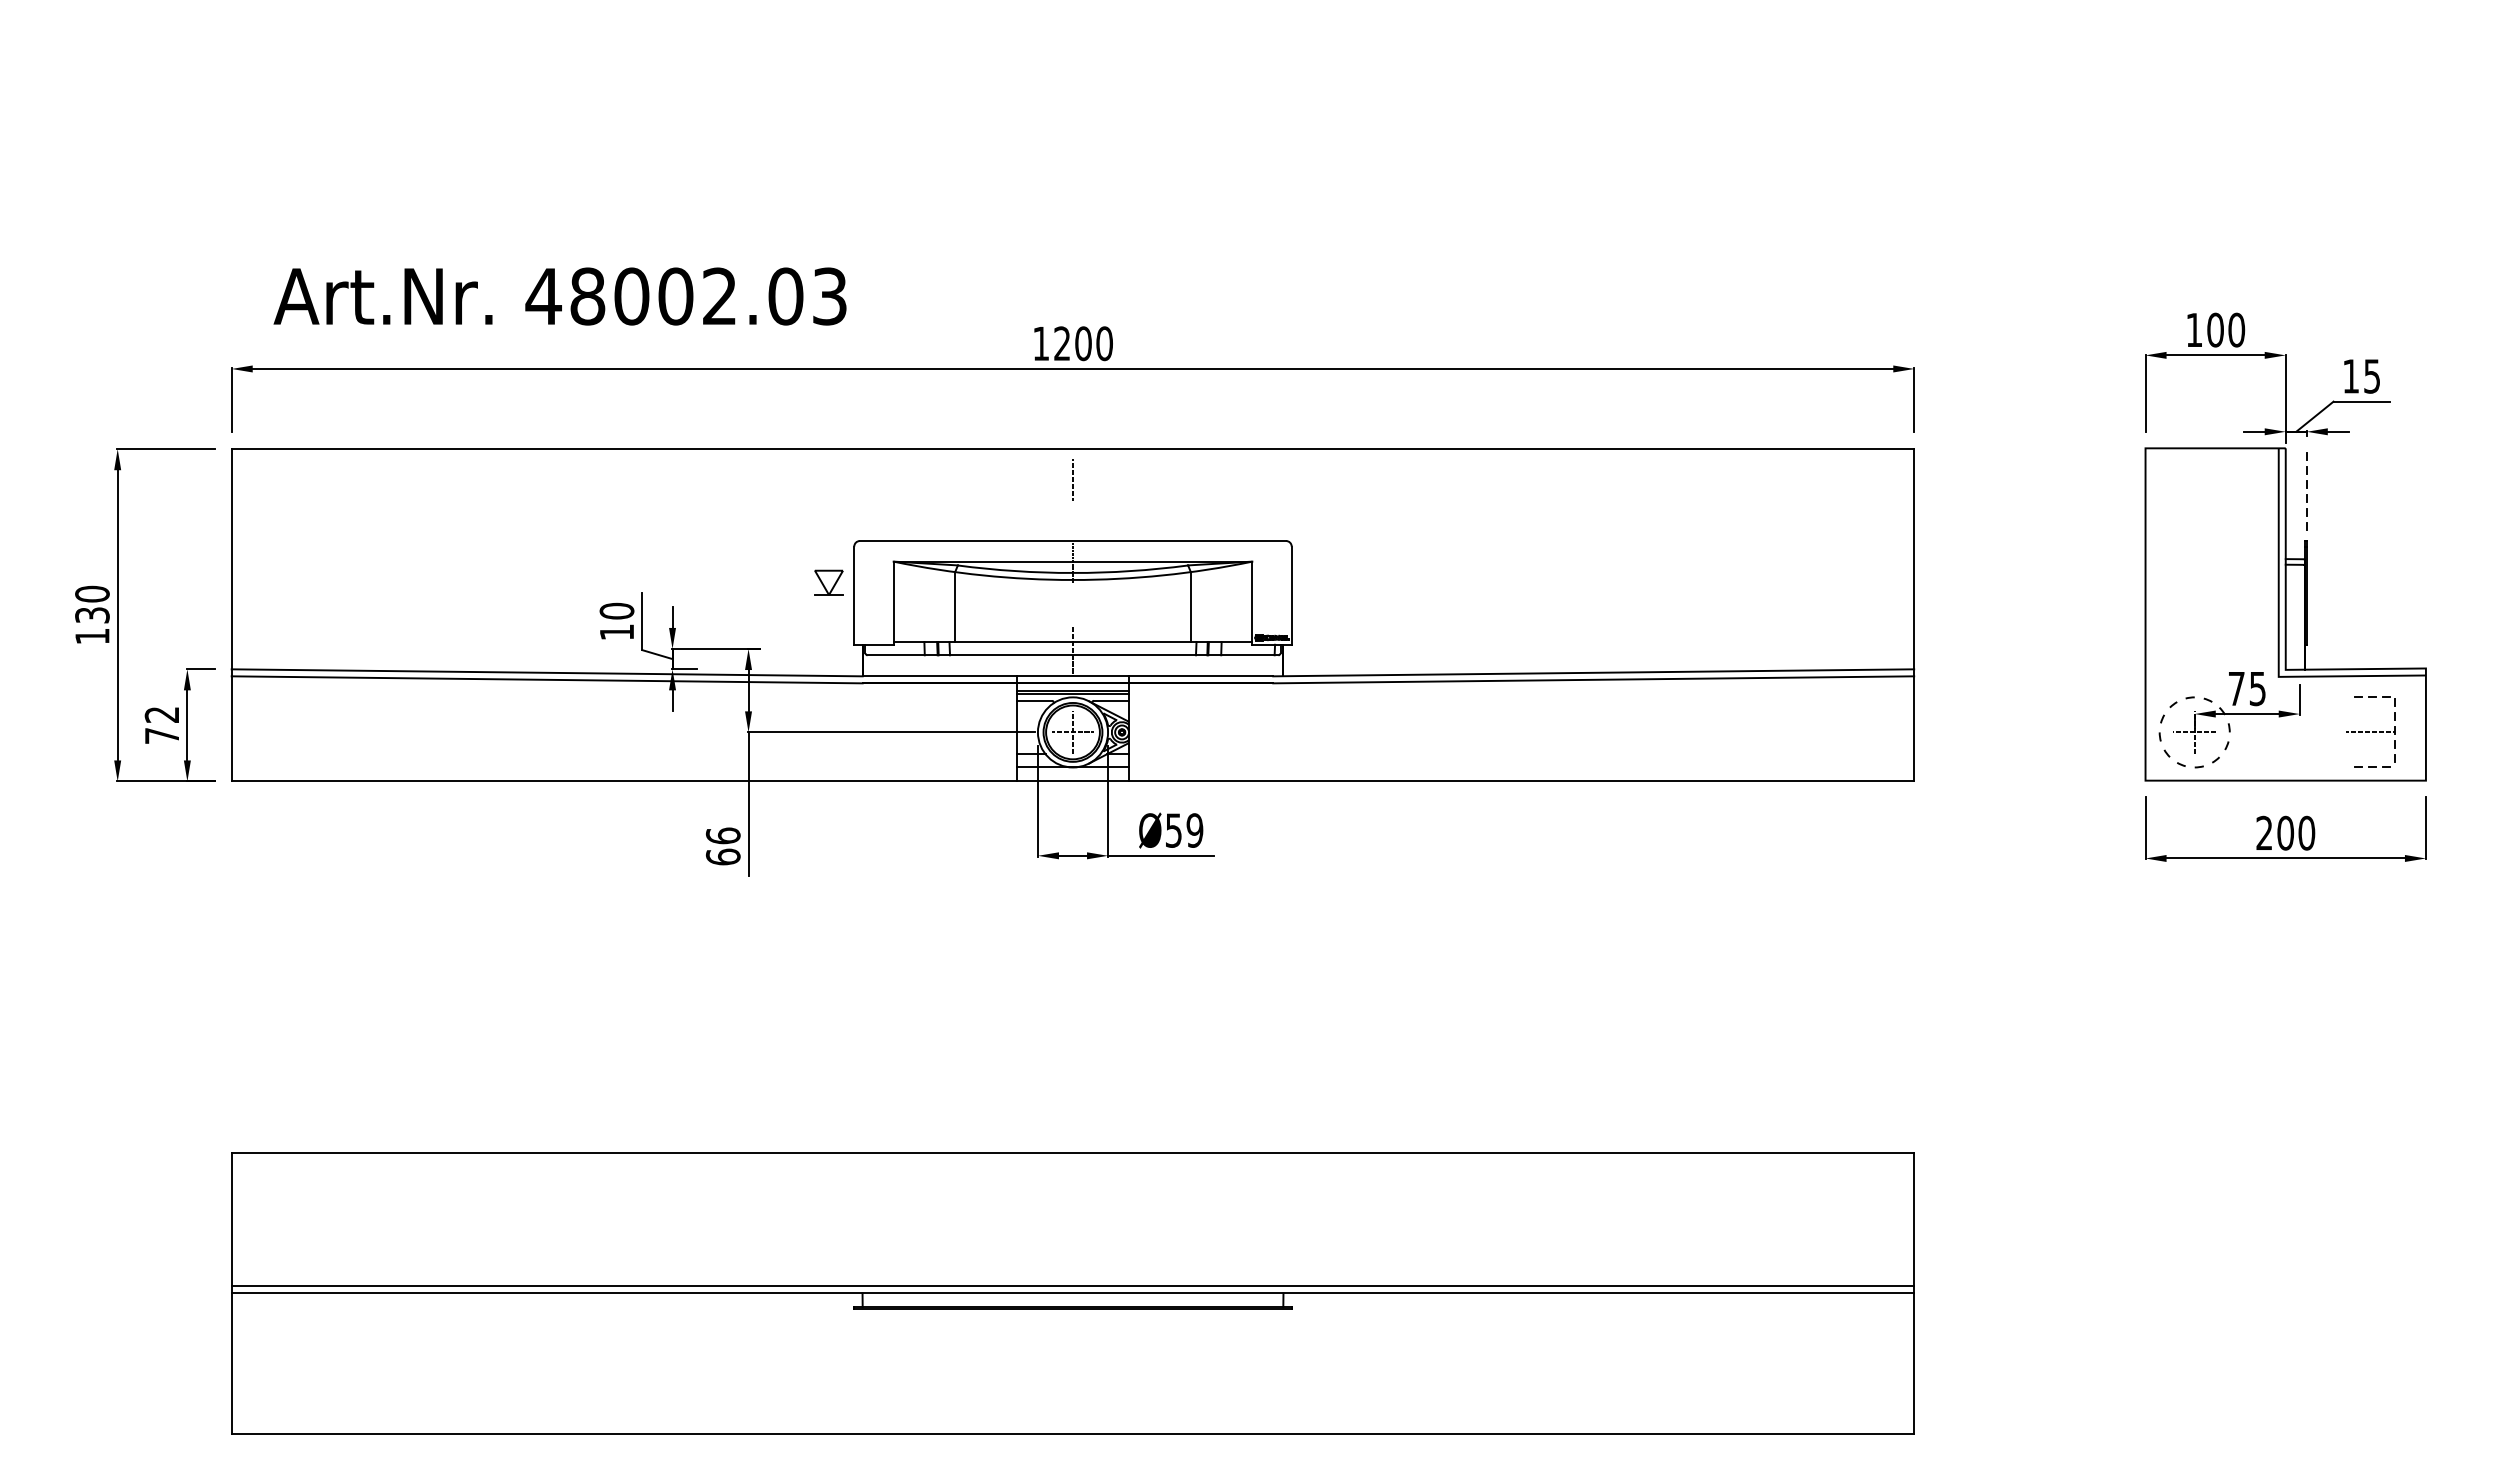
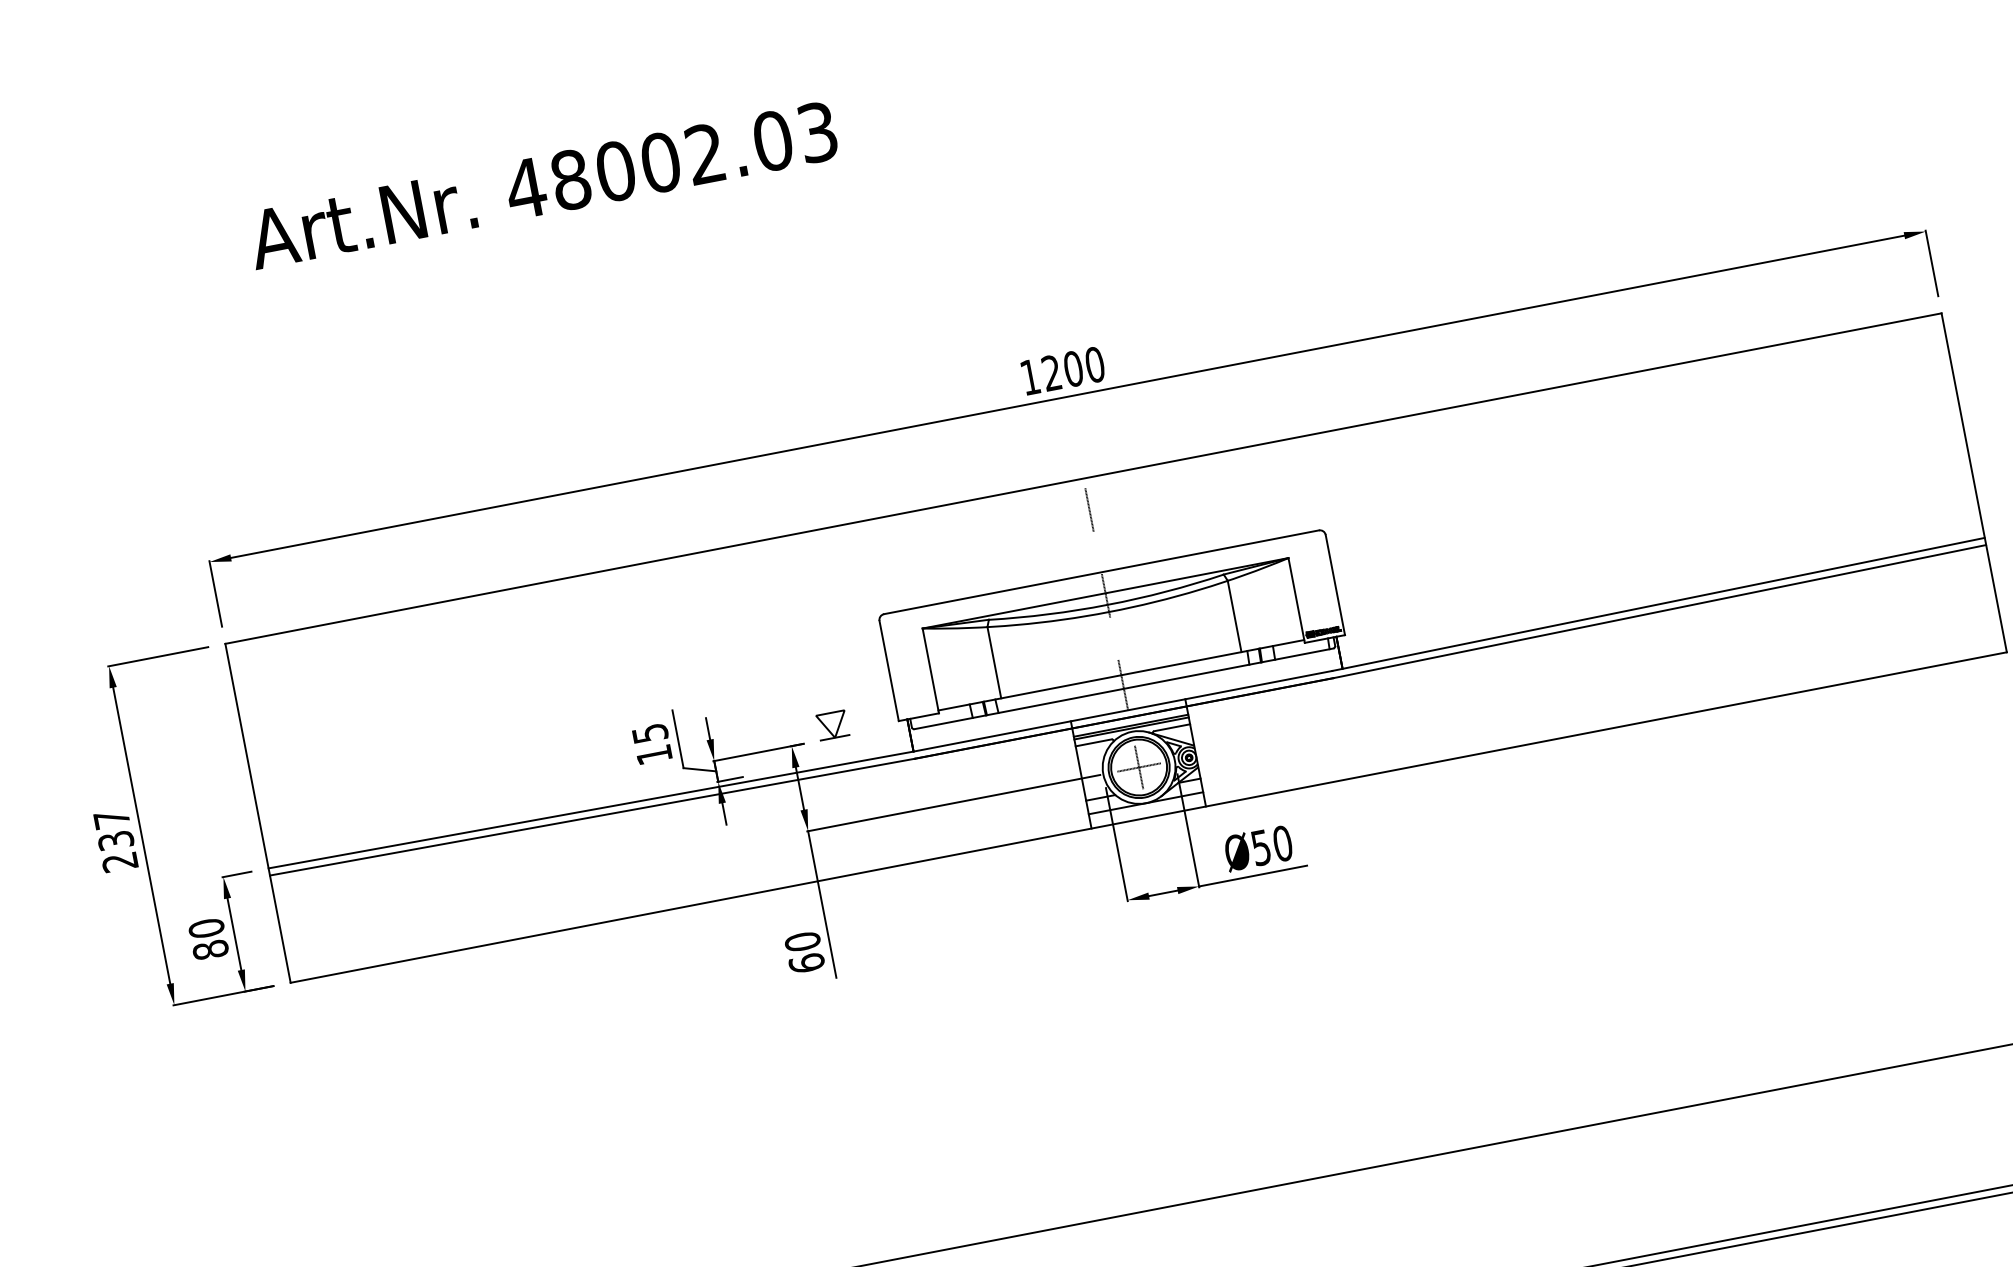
text: (559, 296) -> (542, 185), moved
part: (828, 582) -> (832, 725), moved
text: (616, 610) -> (649, 732), 10 -> 15
text: (92, 614) -> (115, 839), 130 -> 237
text: (161, 725) -> (208, 939), 72 -> 80
text: (1194, 830) -> (1282, 843), Ø59 -> Ø50
text: (722, 835) -> (801, 941), 66 -> 60

